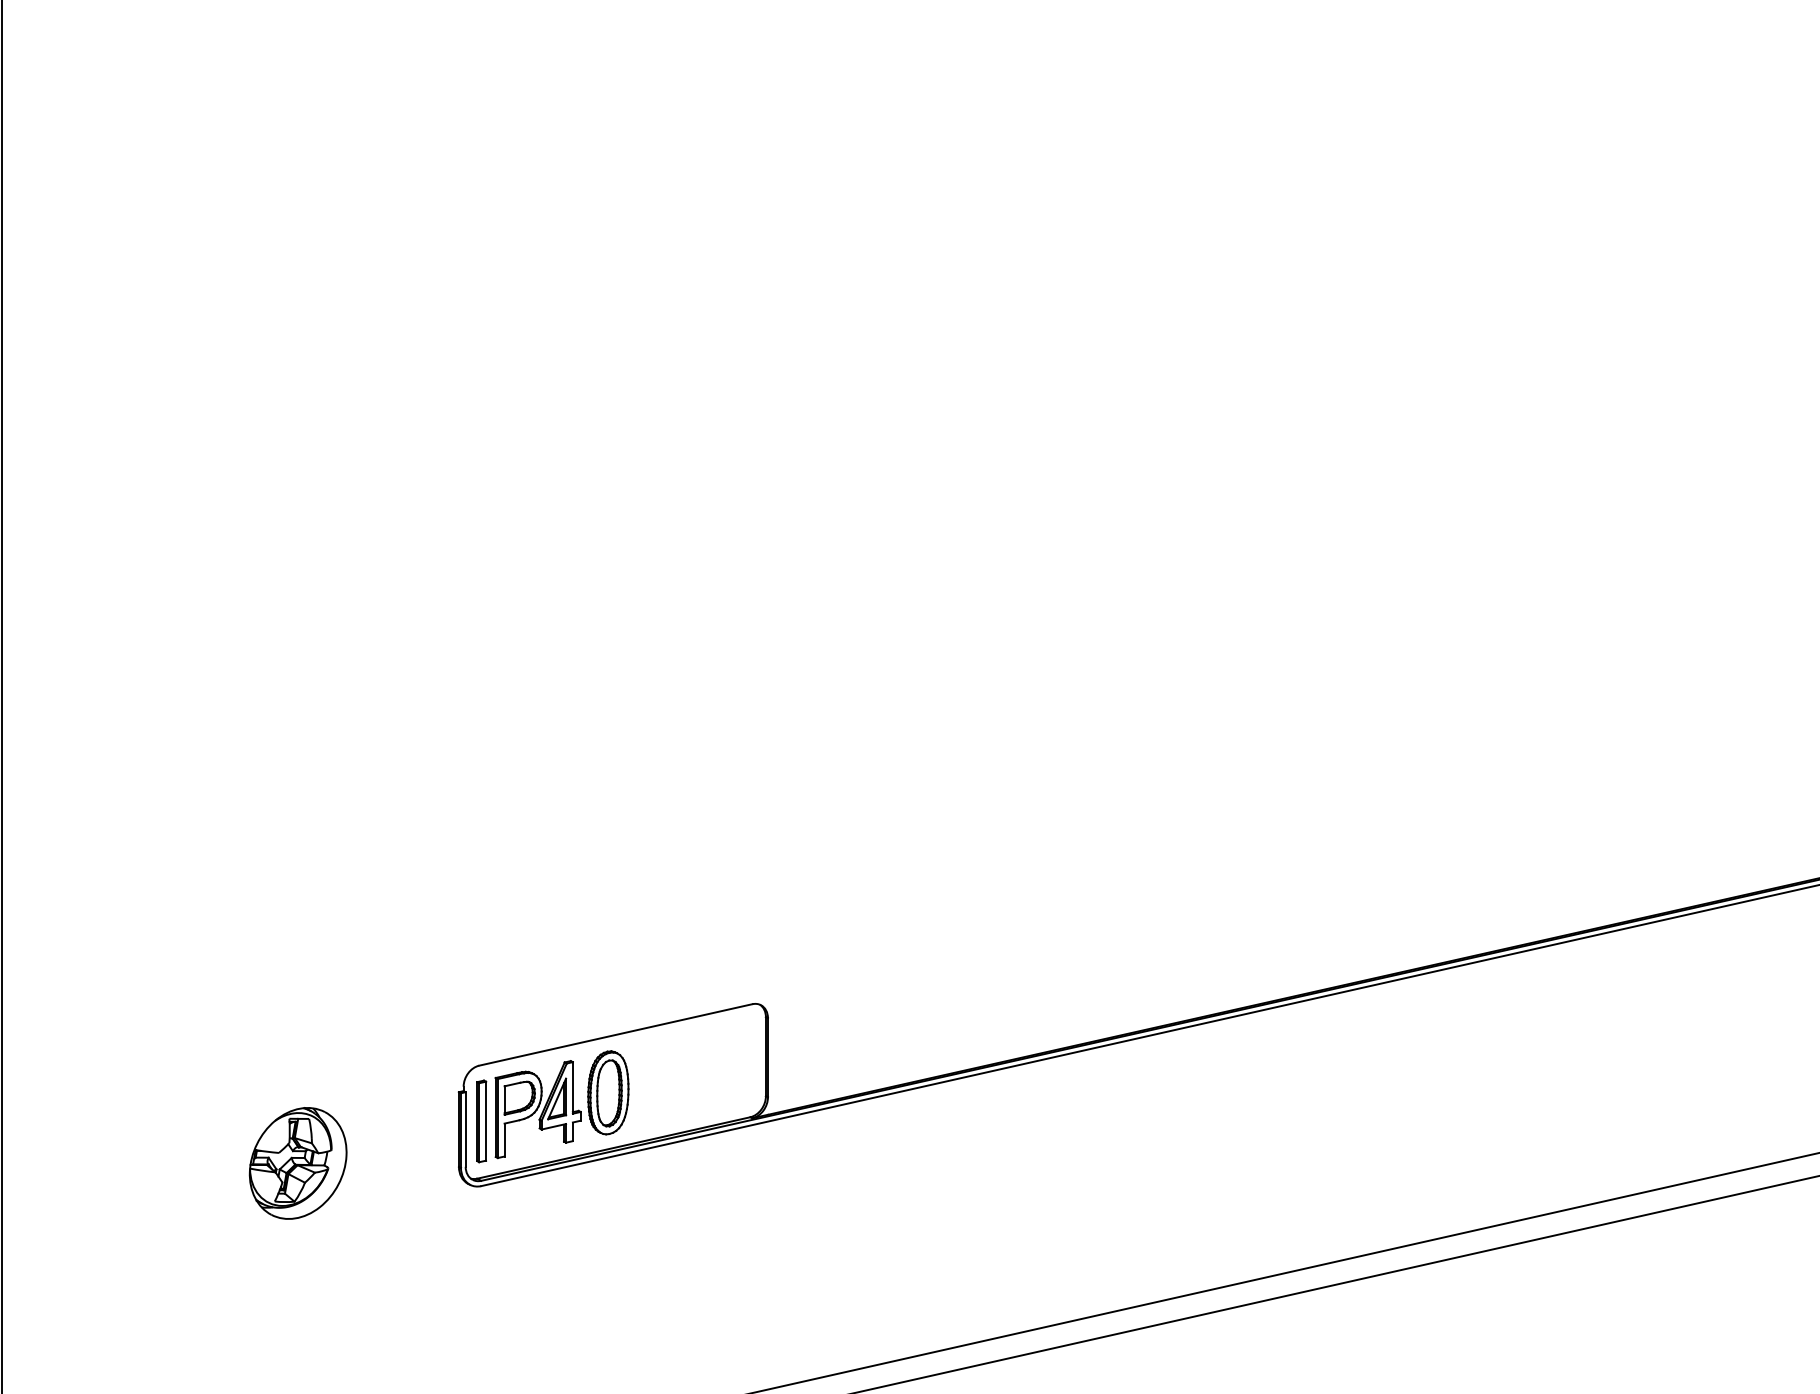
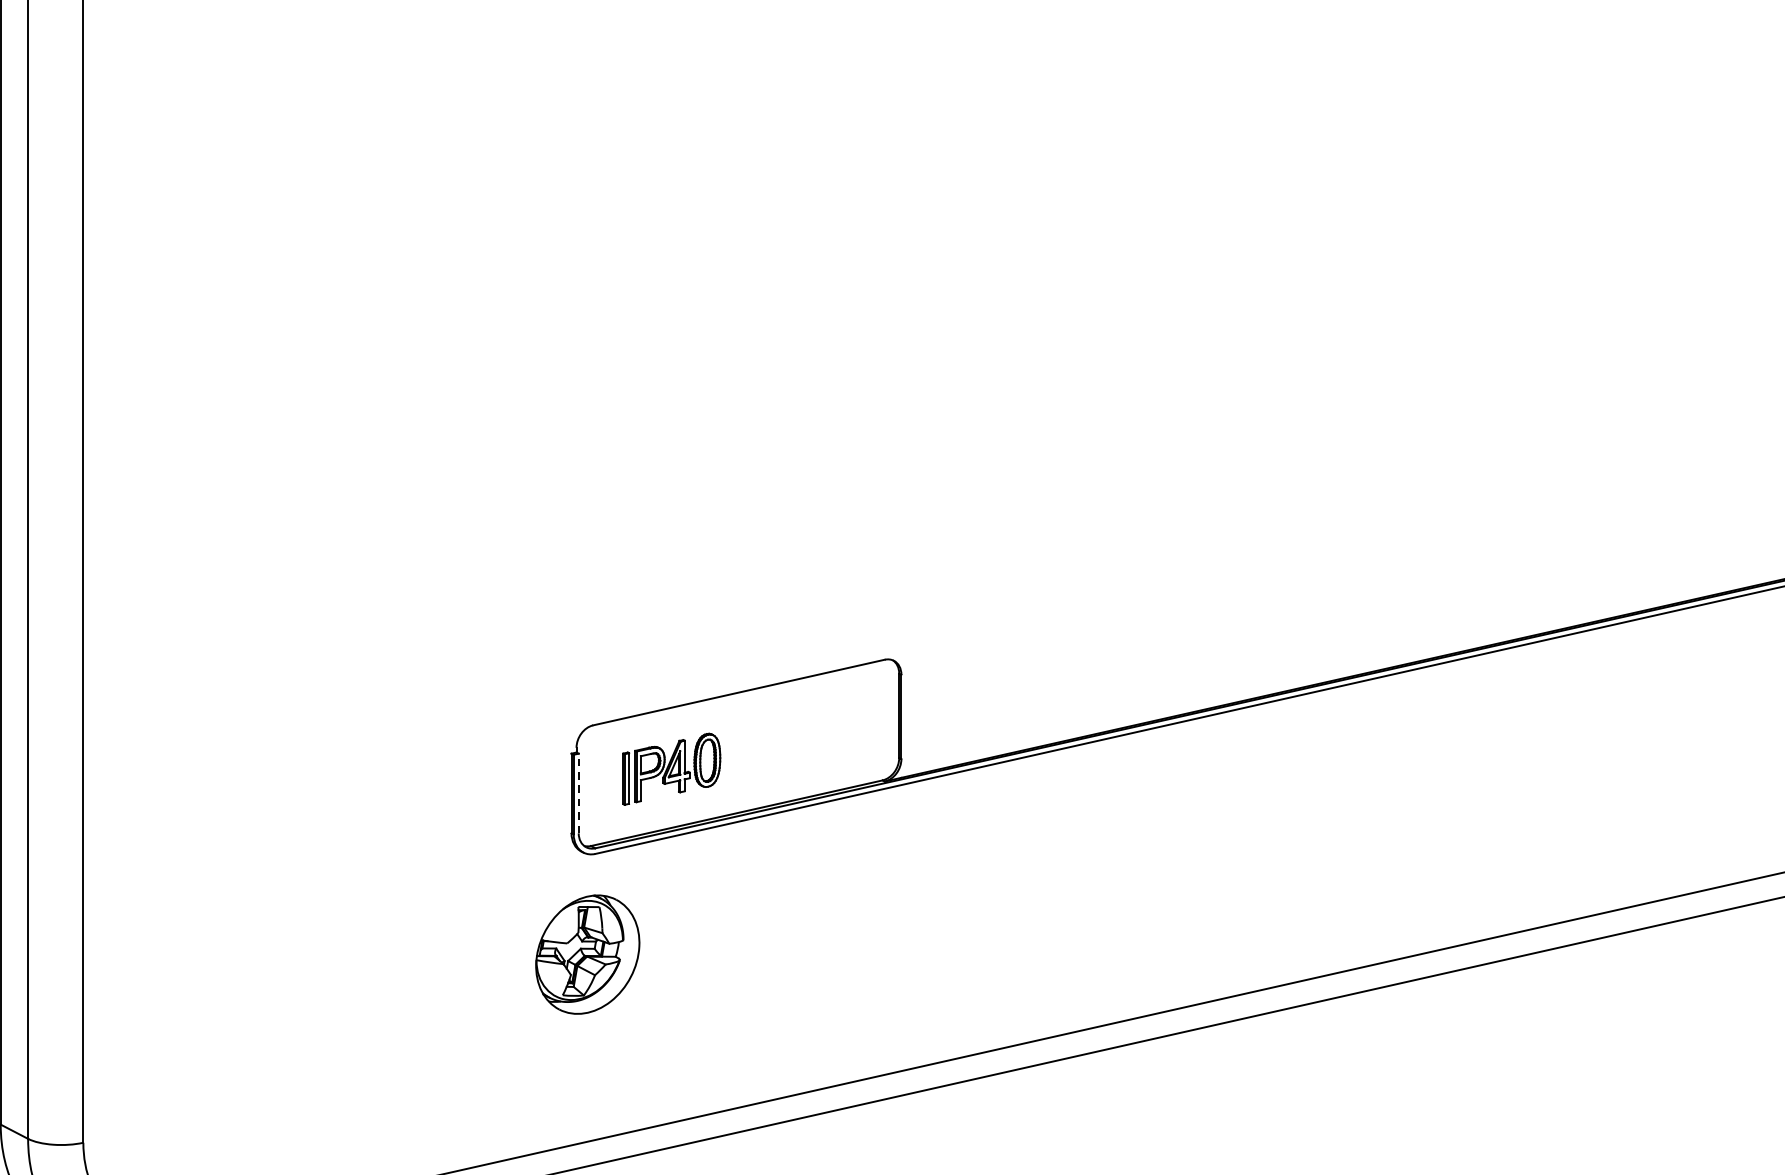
part: (552, 1106) -> (671, 768), size x0.6
line: (465, 1129) -> (578, 793), solid -> dashed
part: (297, 1163) -> (587, 954), moved

